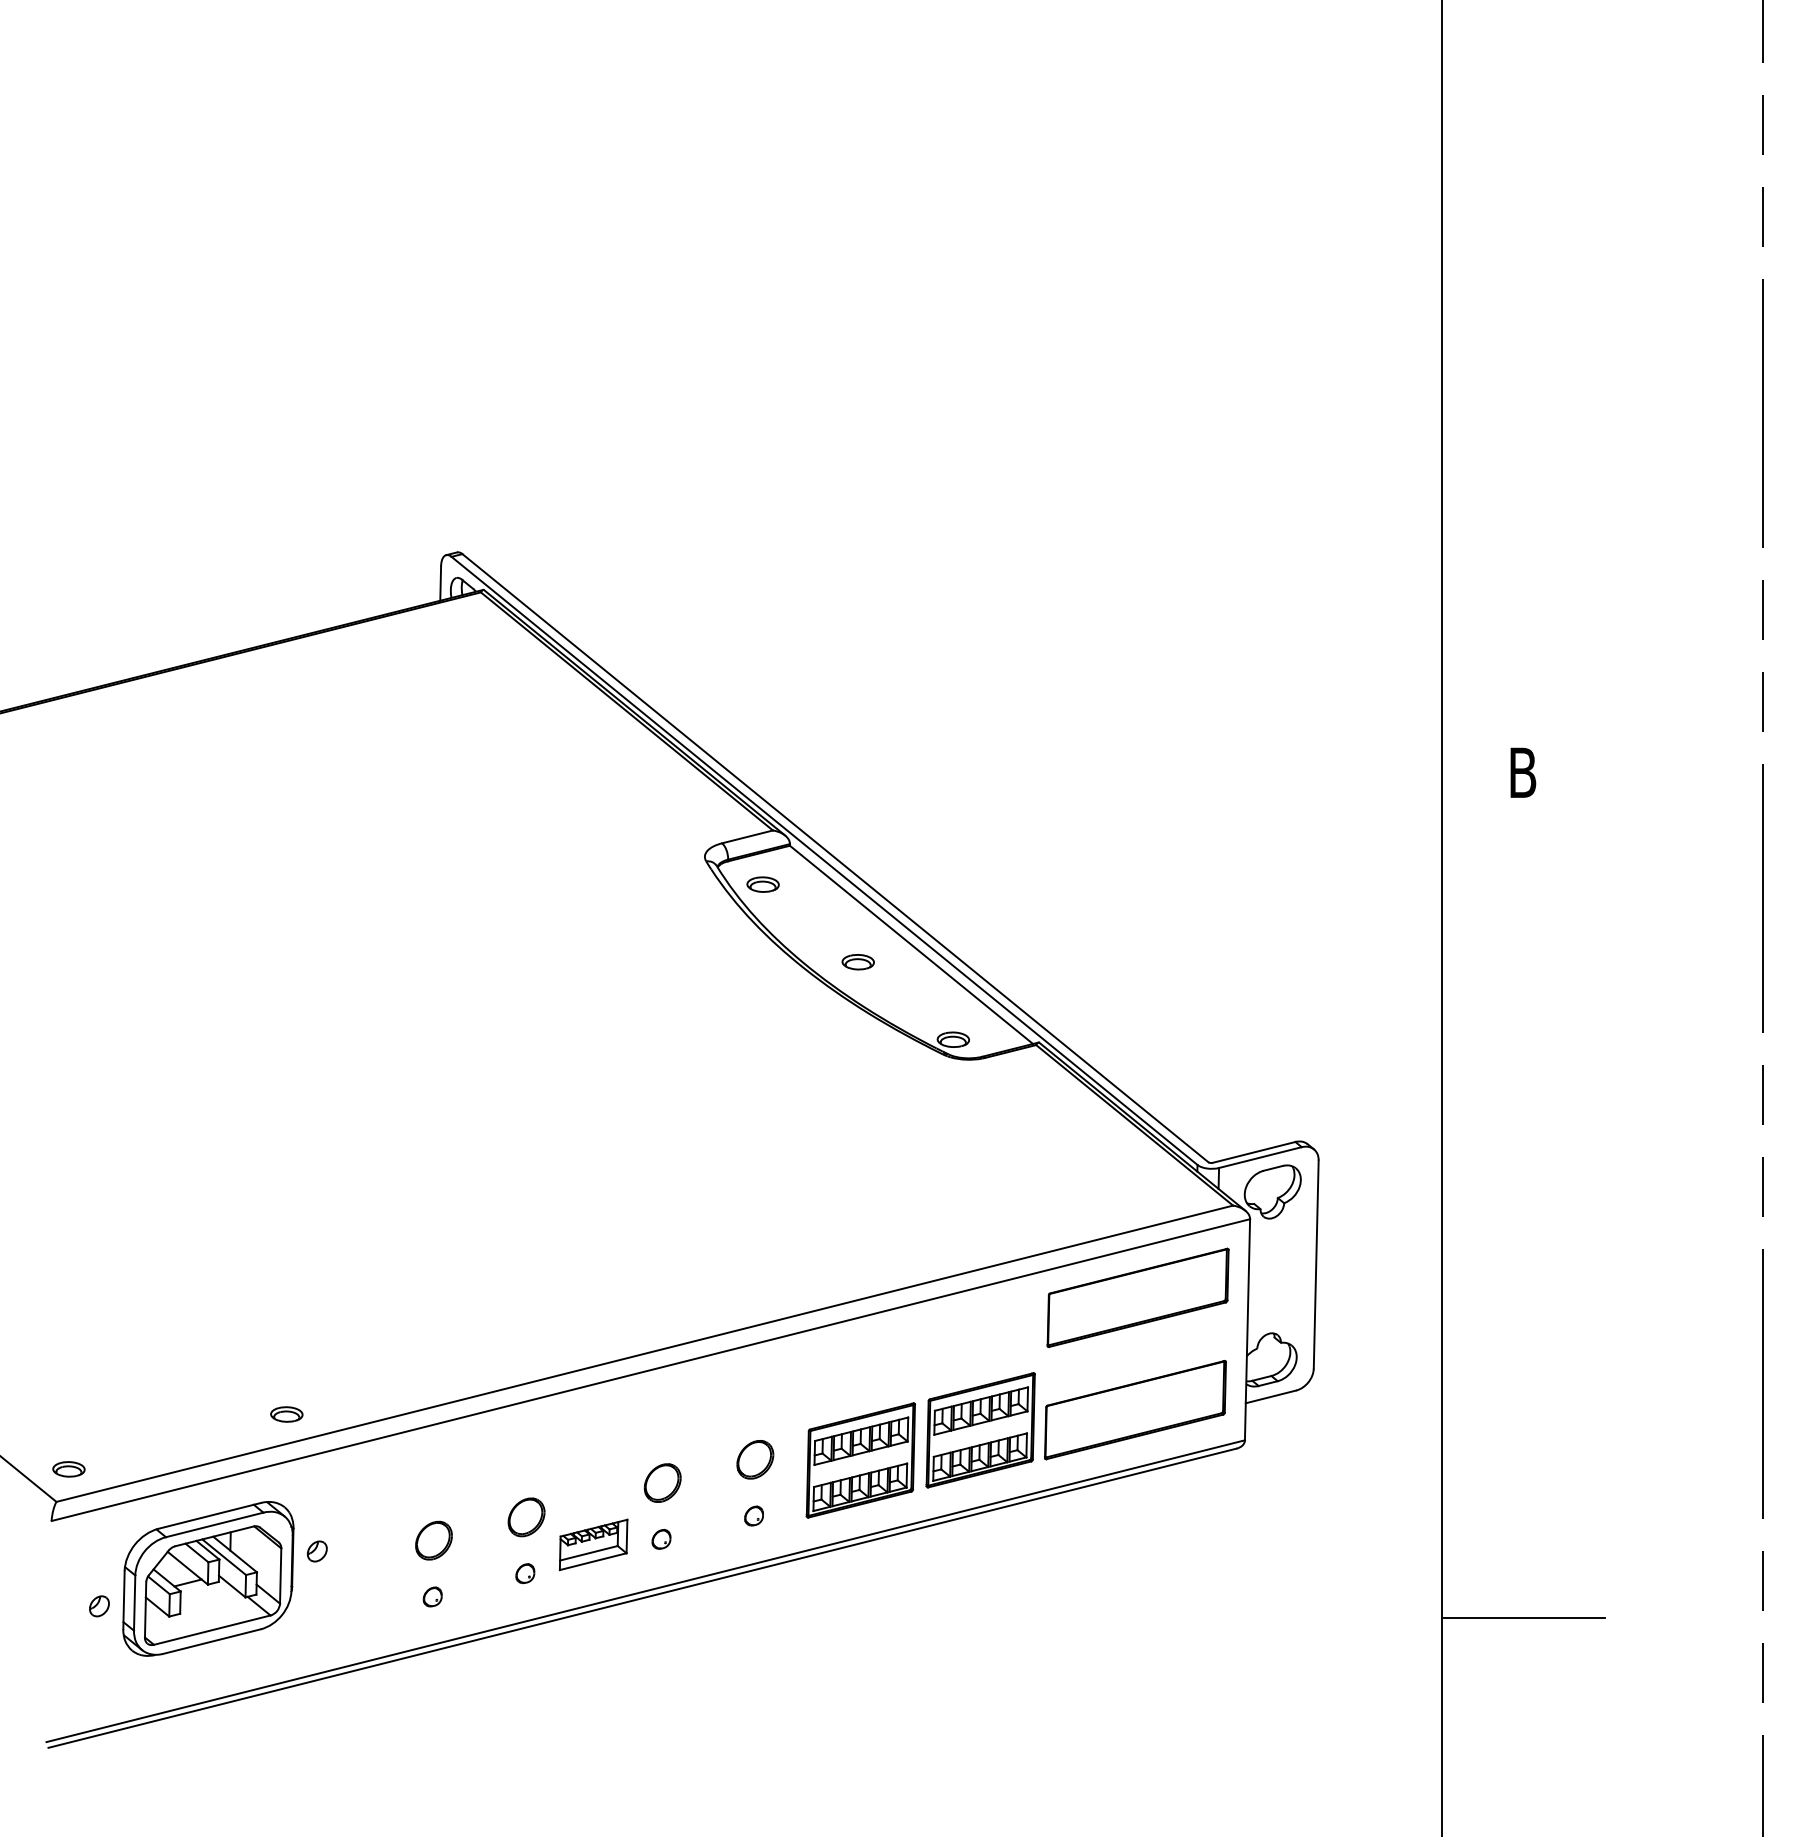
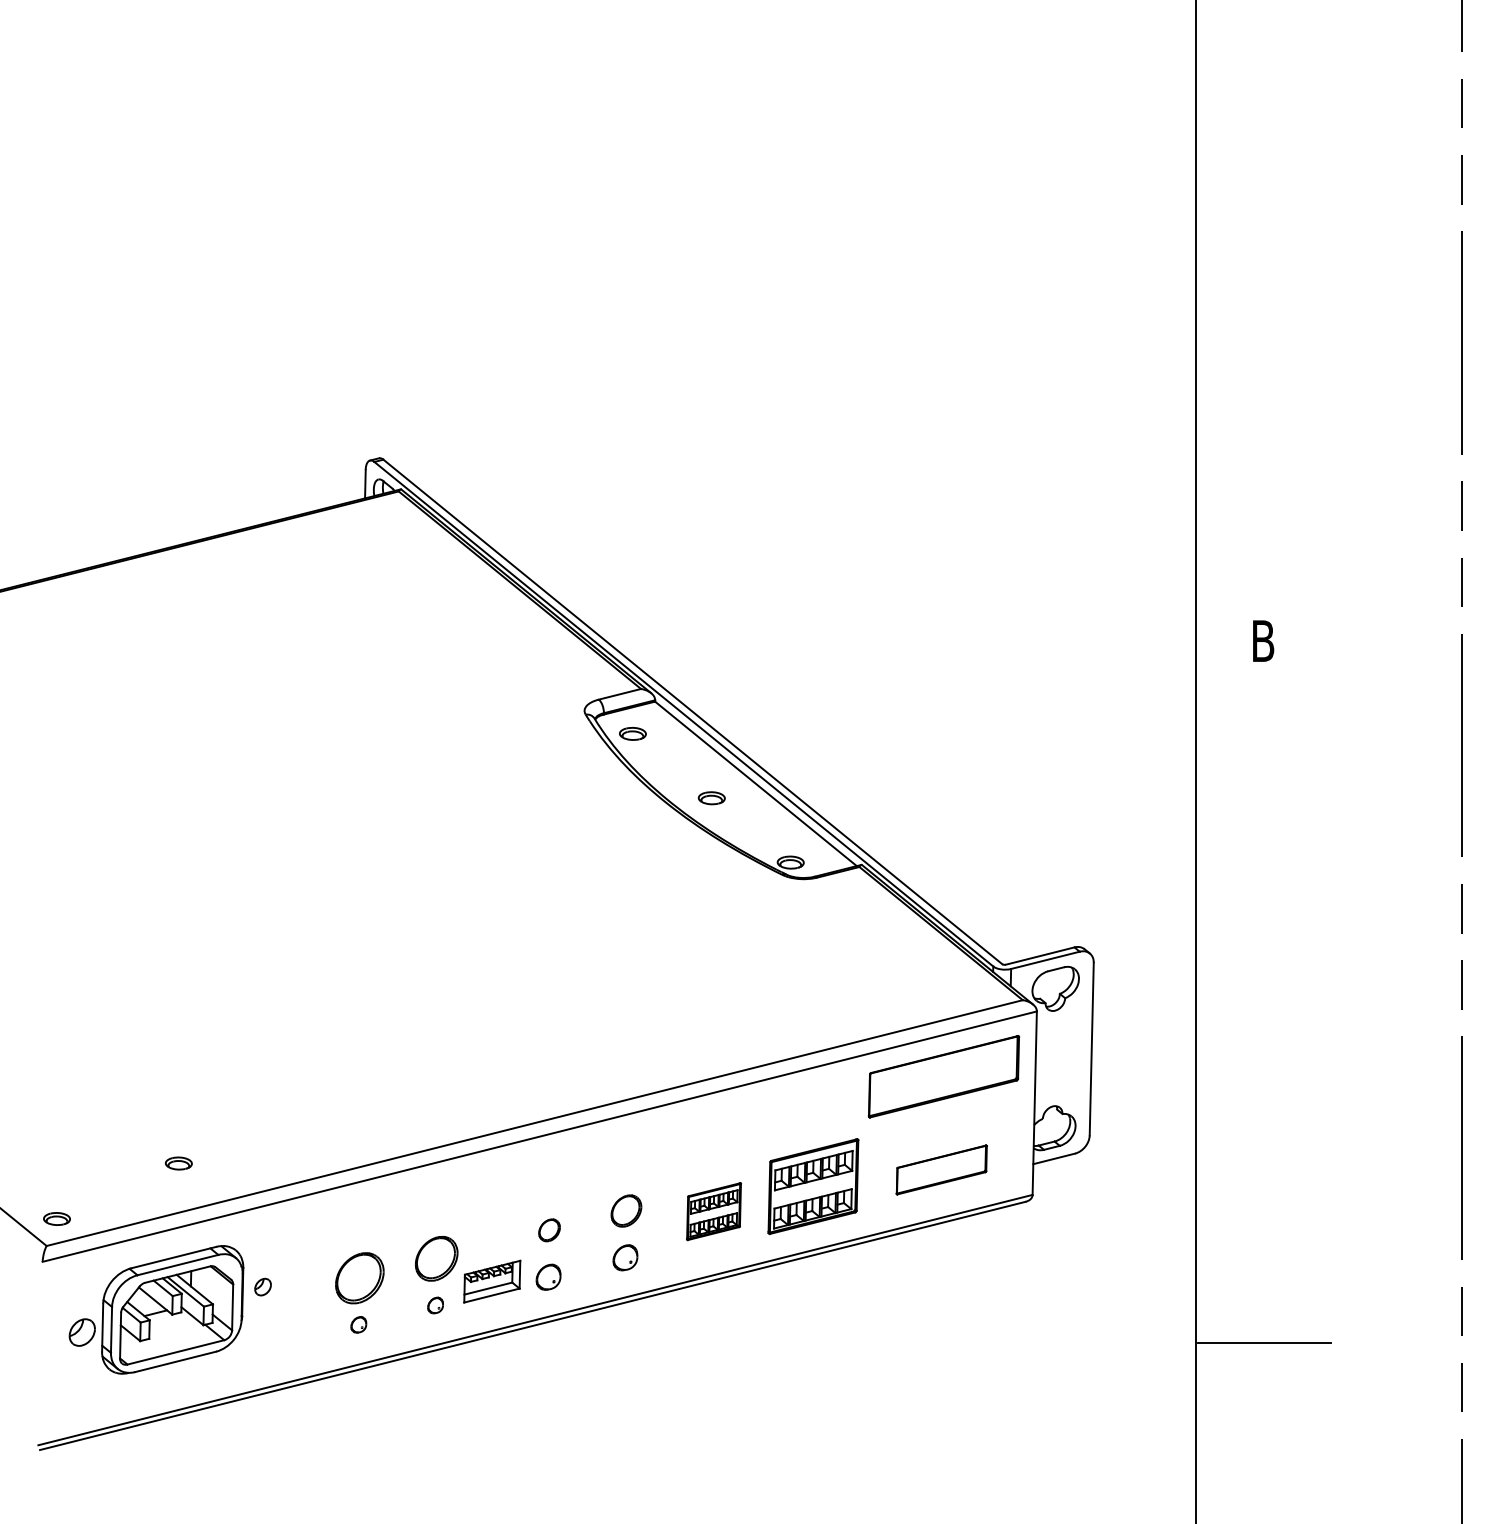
part: (1135, 1410) -> (941, 1170), size x0.6
part: (286, 1414) -> (178, 1163), moved
part: (860, 1460) -> (713, 1211), size x0.6
part: (662, 1482) -> (549, 1229), size x0.7
part: (753, 1515) -> (624, 1257), size x1.6
part: (526, 1517) -> (436, 1258), size x1.4
part: (661, 1538) -> (548, 1276), size x1.6
part: (433, 1540) -> (359, 1278), size x1.6
part: (99, 1606) -> (82, 1332), size x1.6

